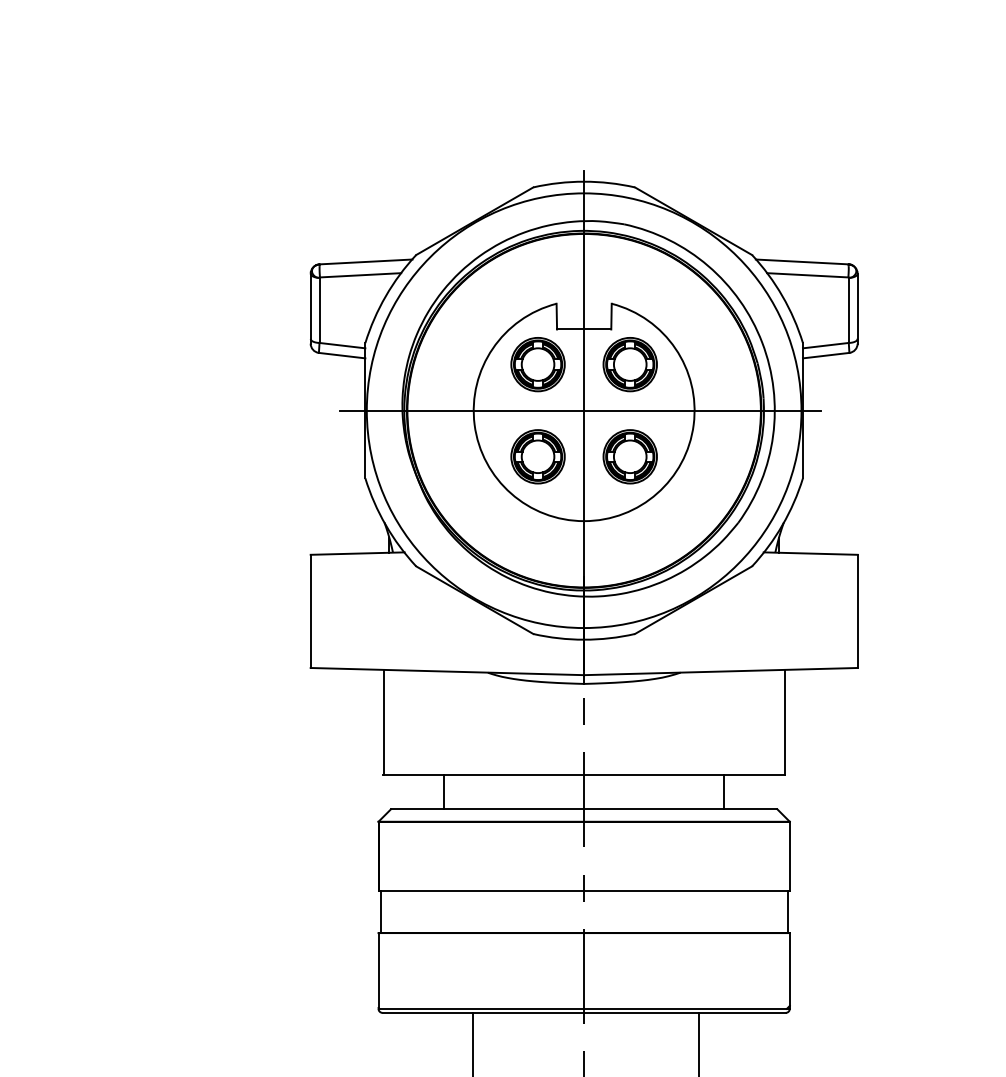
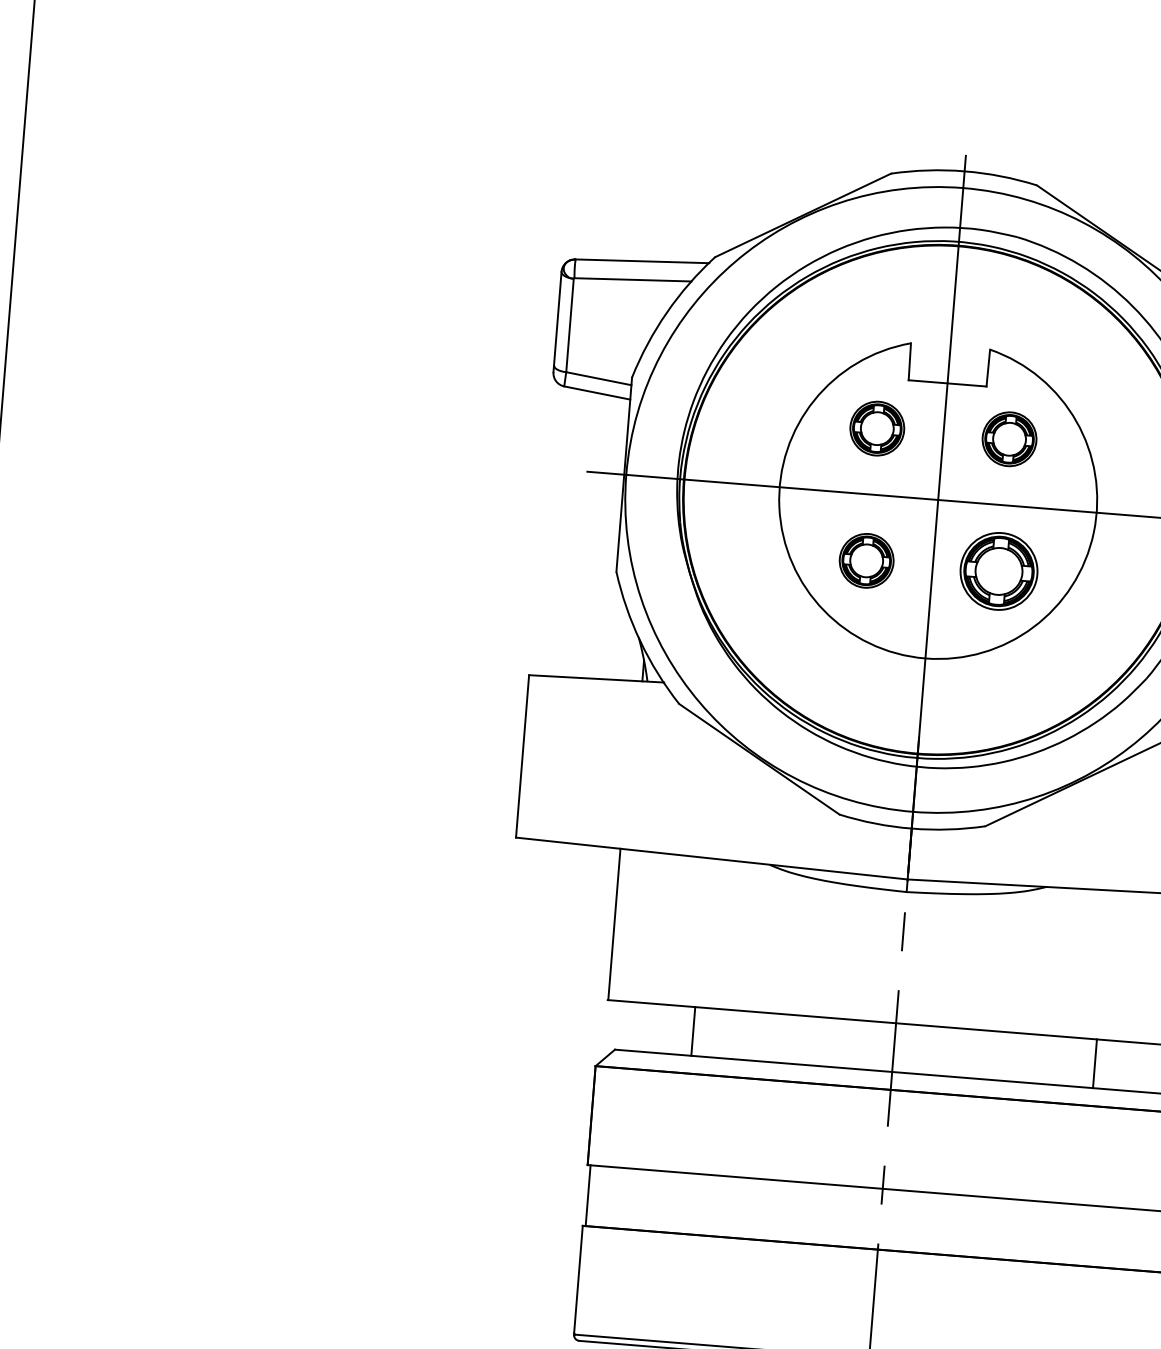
part: (537, 364) -> (876, 428), size x0.7
part: (629, 364) -> (1008, 438), size x0.7
part: (537, 456) -> (865, 560), size x0.7

